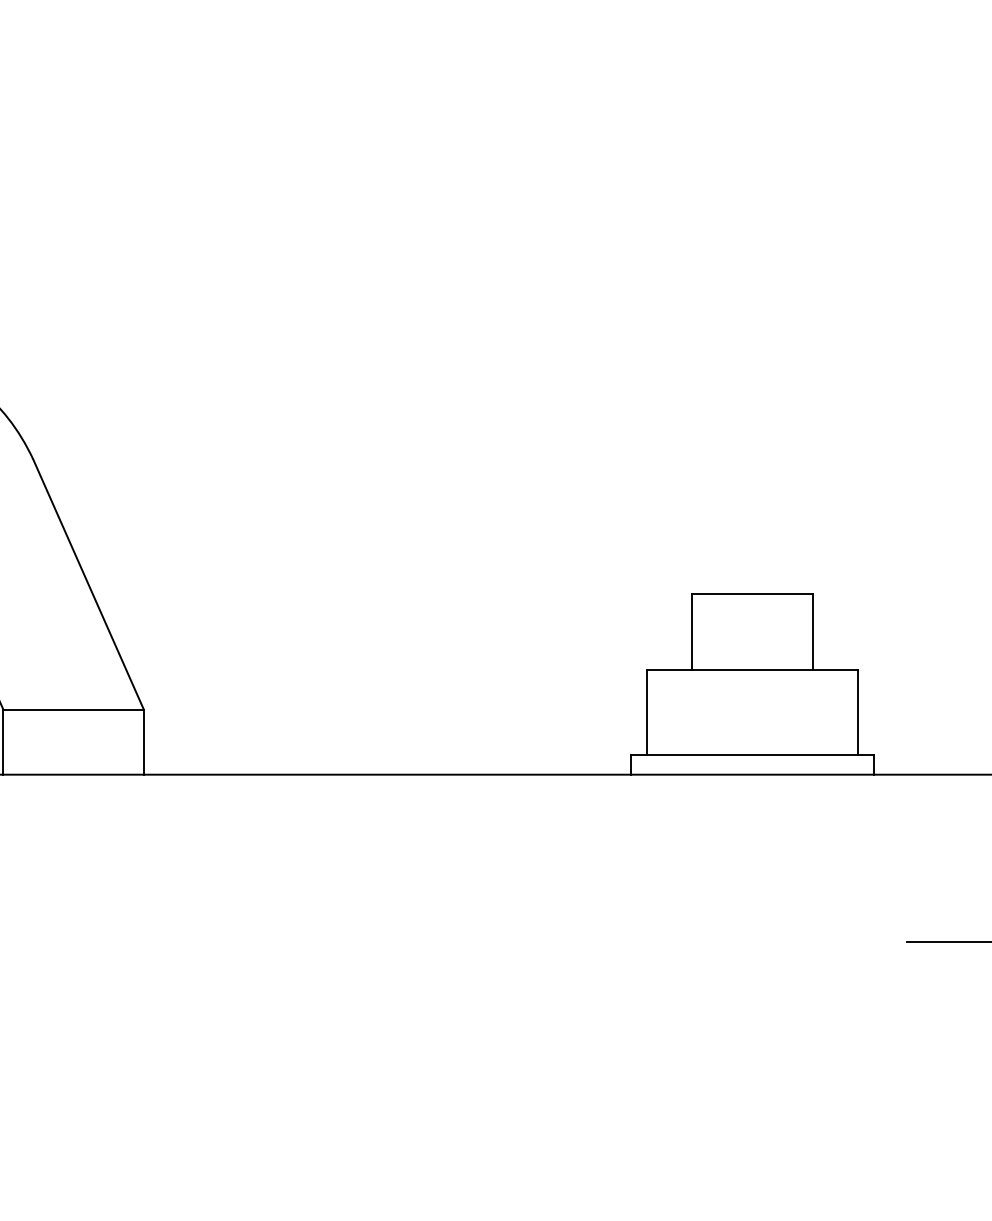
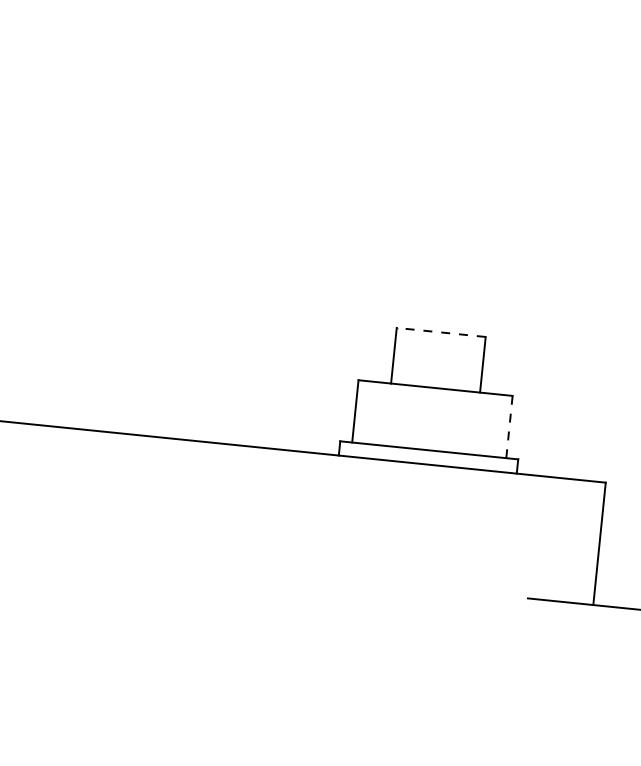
line: (752, 593) -> (441, 332), solid -> dashed
line: (857, 712) -> (509, 426), solid -> dashed

